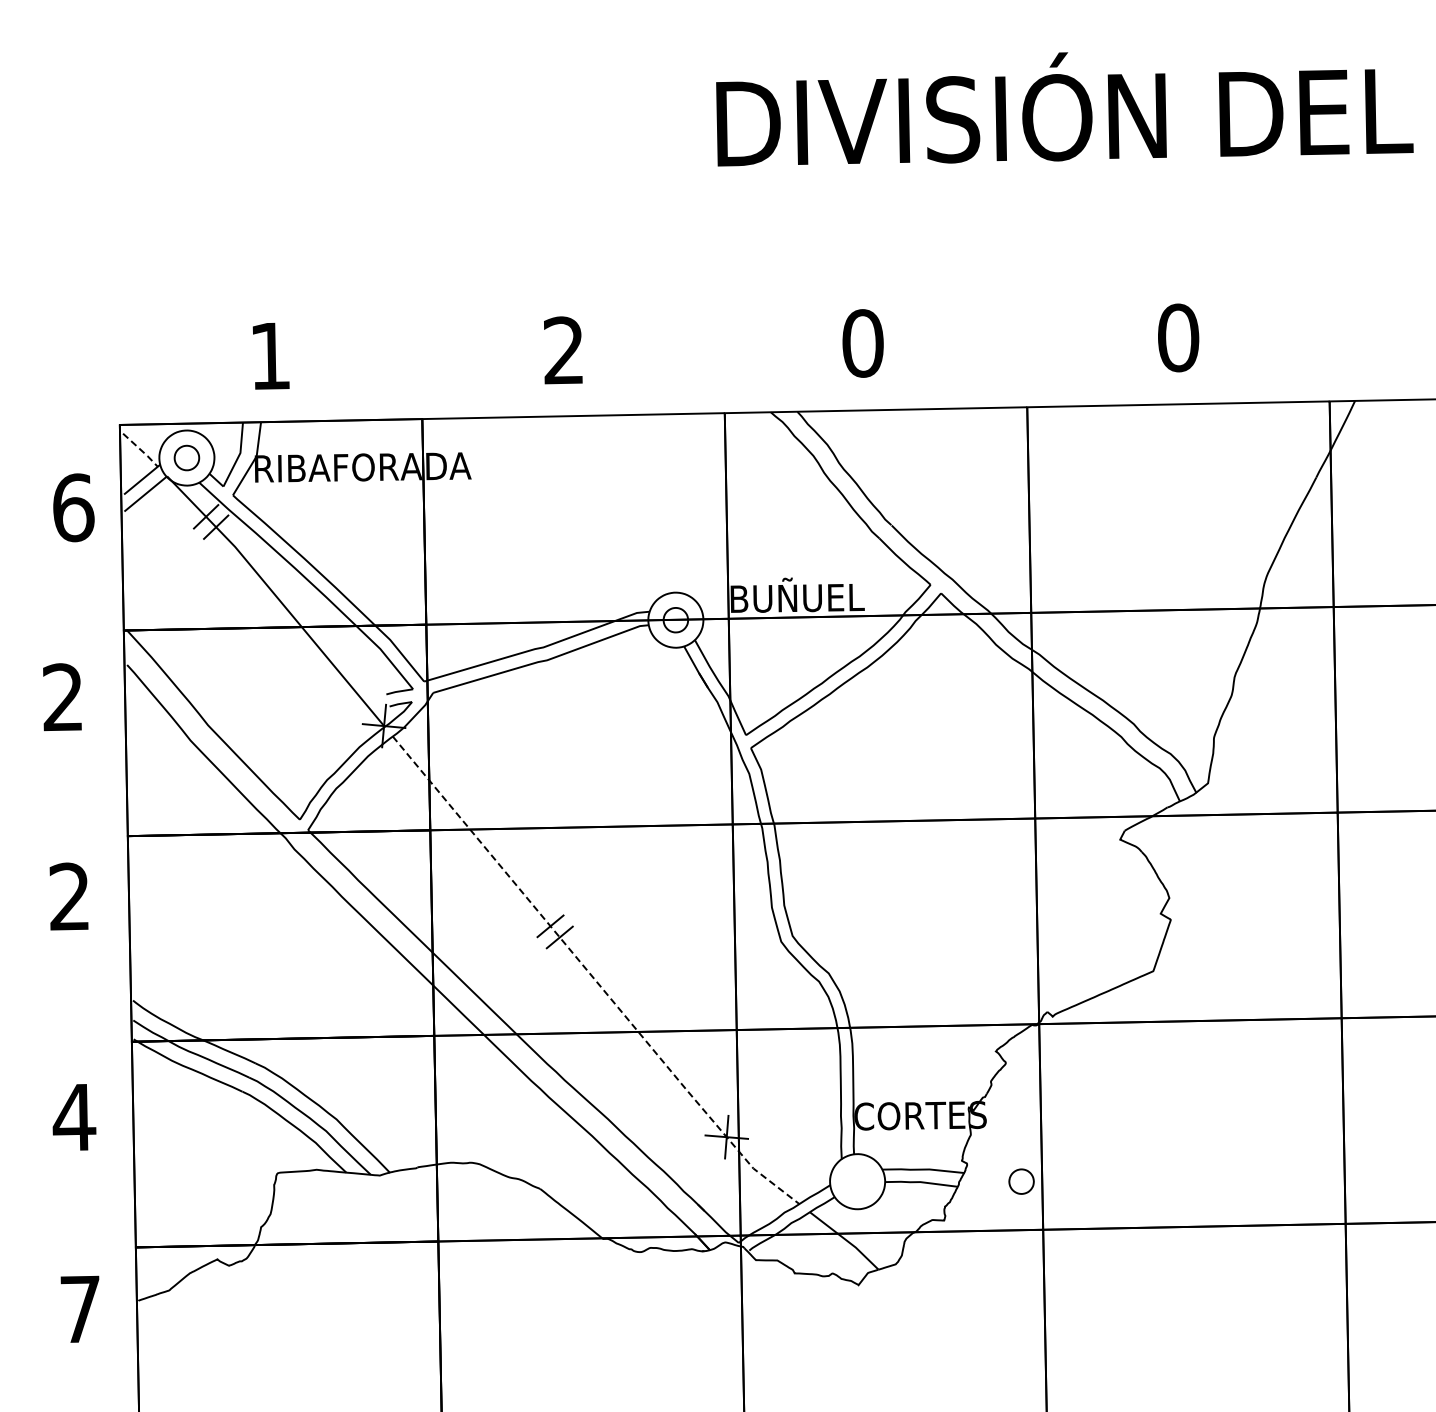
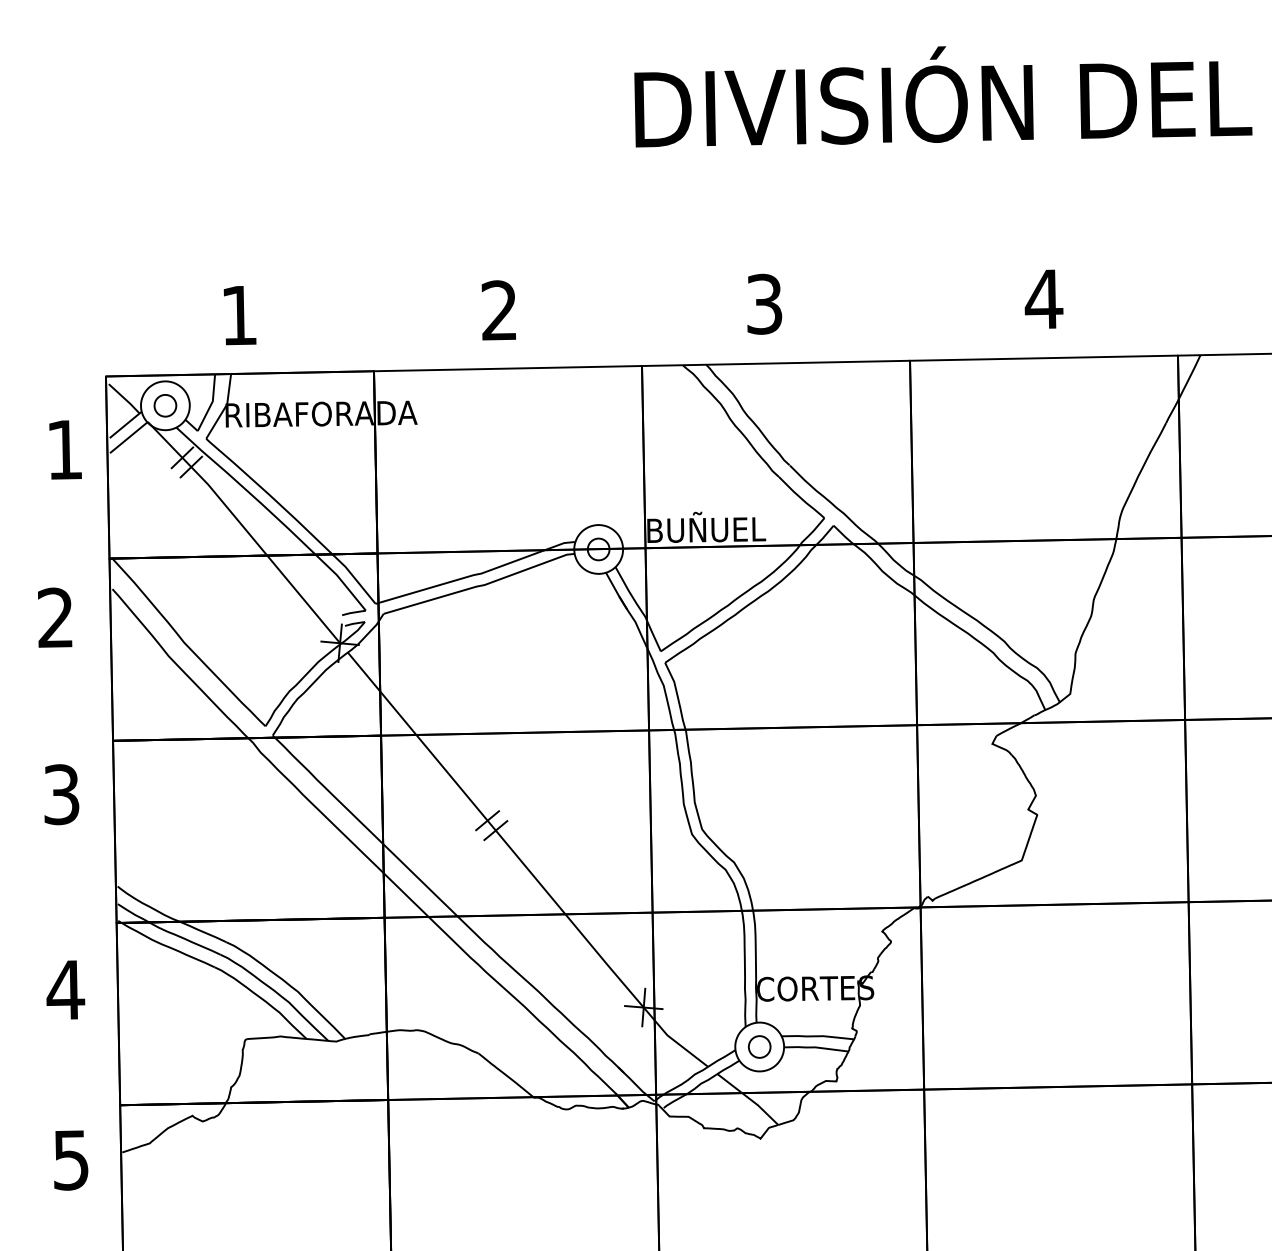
text: (1178, 337) -> (1044, 298), 0 -> 4
text: (862, 343) -> (764, 304), 0 -> 3
line: (141, 450) -> (125, 399), dashed -> solid
text: (73, 507) -> (64, 449), 6 -> 1
text: (69, 896) -> (61, 794), 2 -> 3
line: (592, 976) -> (524, 865), dashed -> solid
part: (1021, 1181) -> (759, 1046), moved
text: (79, 1309) -> (70, 1160), 7 -> 5

